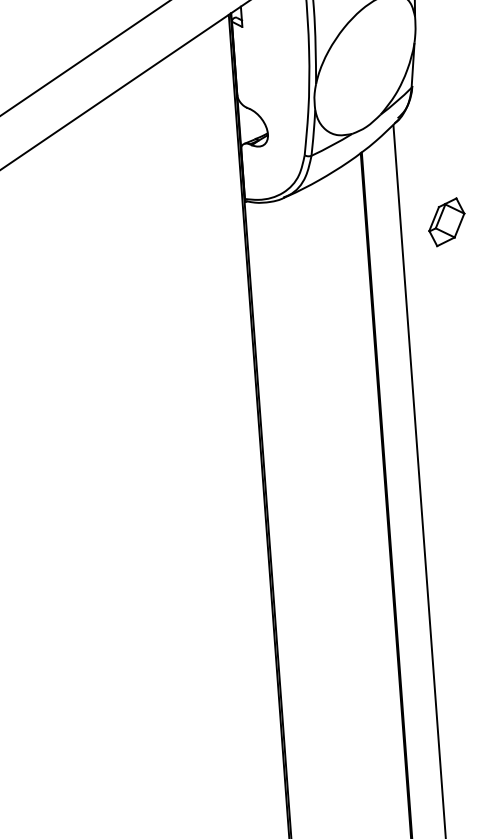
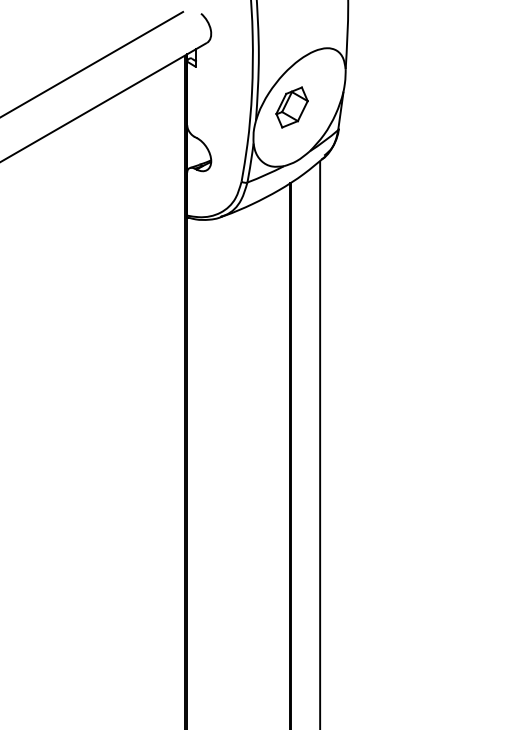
part: (446, 222) -> (291, 107), moved

